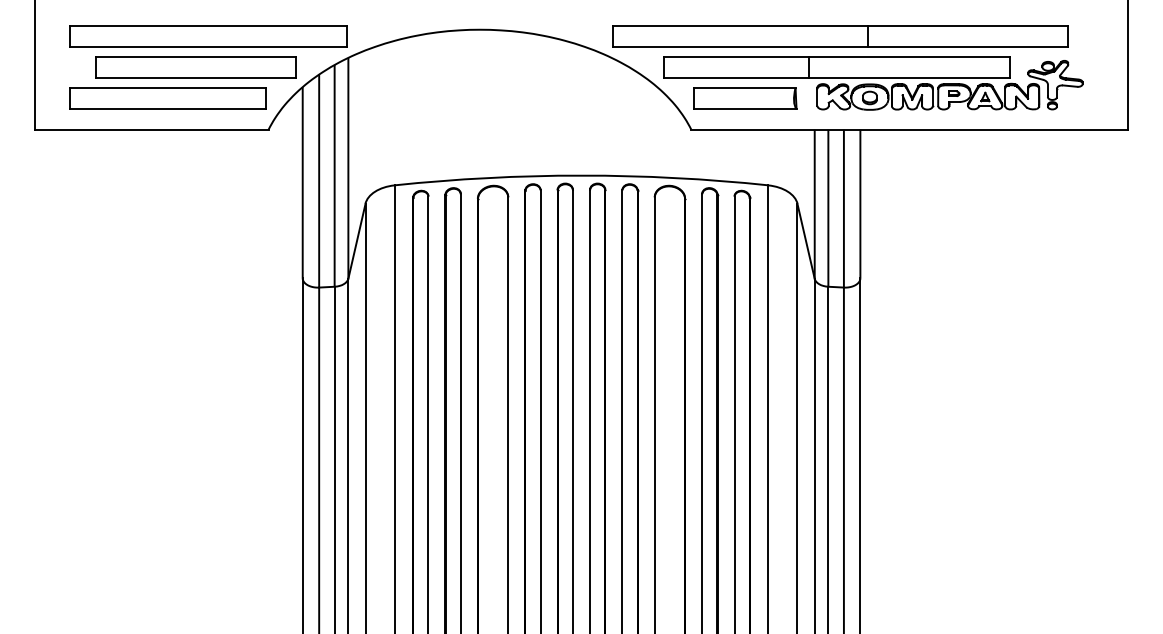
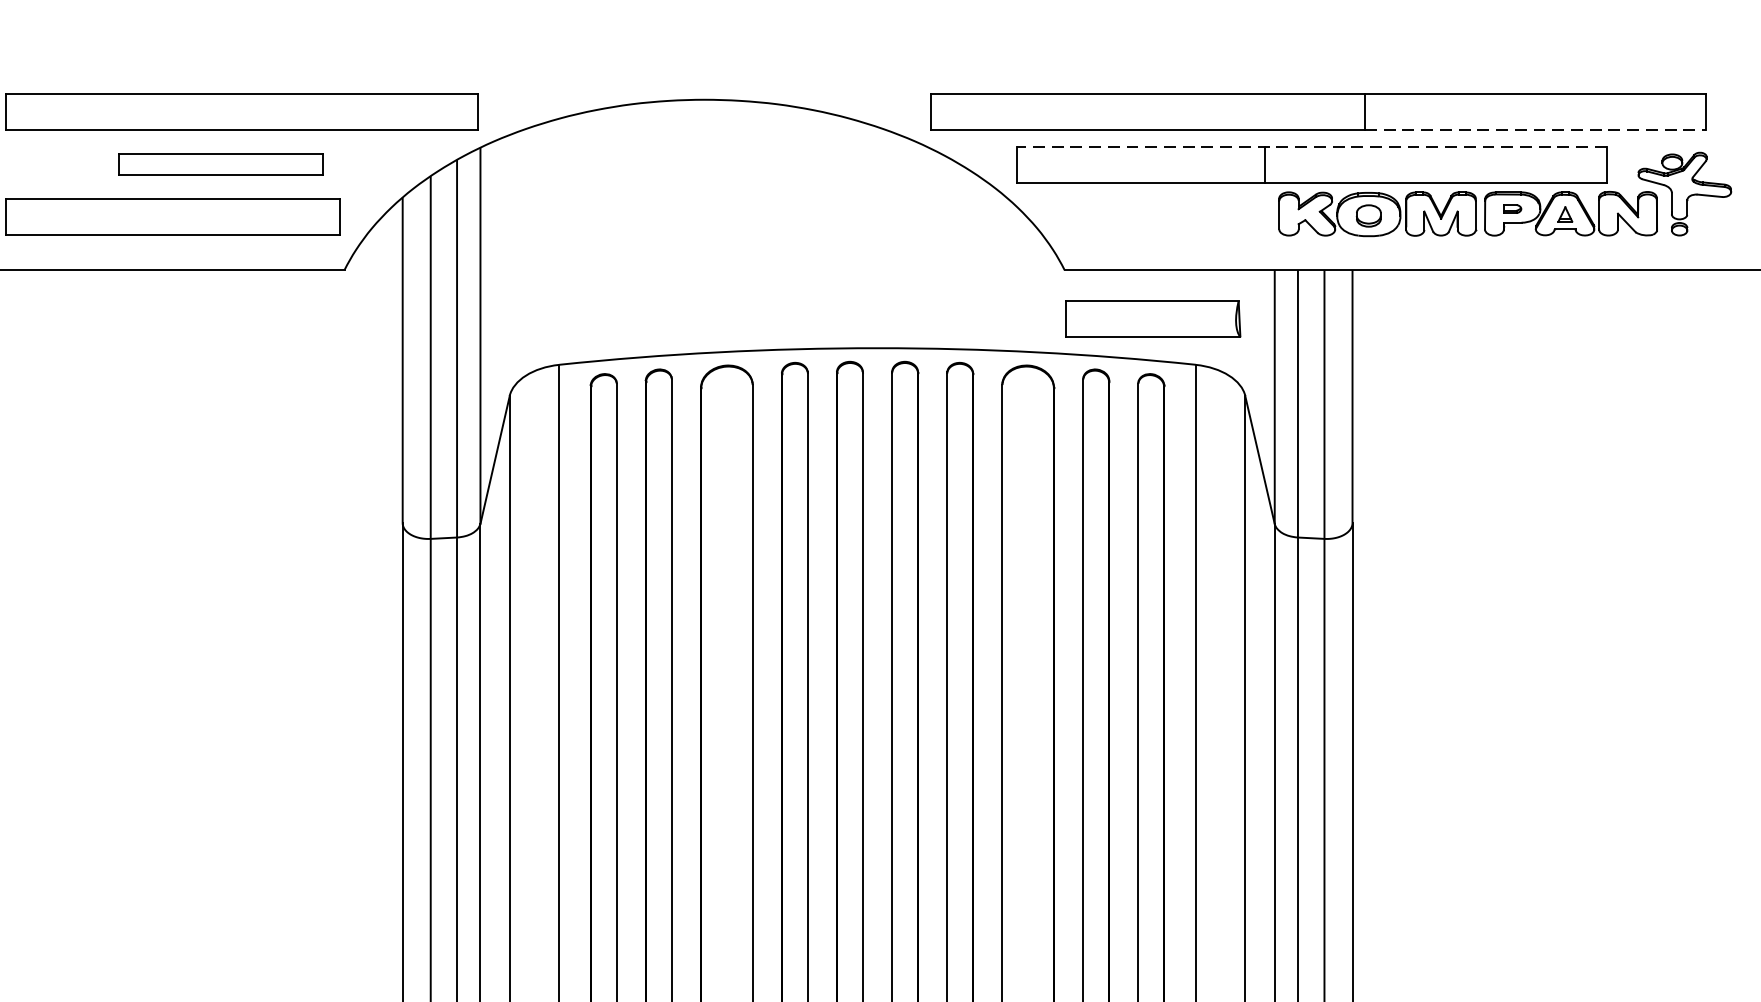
line: (968, 47) -> (1536, 130), solid -> dashed
line: (836, 57) -> (1311, 147), solid -> dashed
part: (195, 67) -> (220, 164), size x0.6
part: (745, 98) -> (1153, 319), moved

